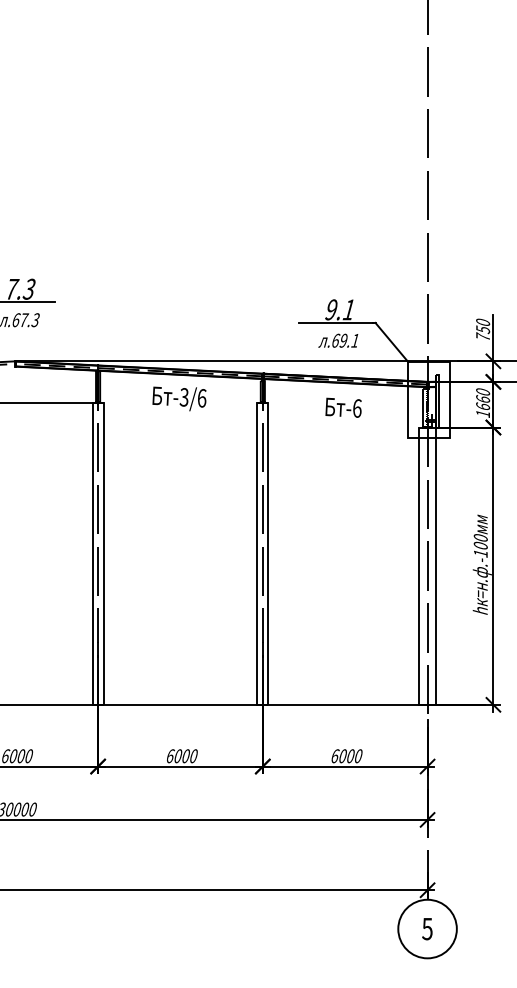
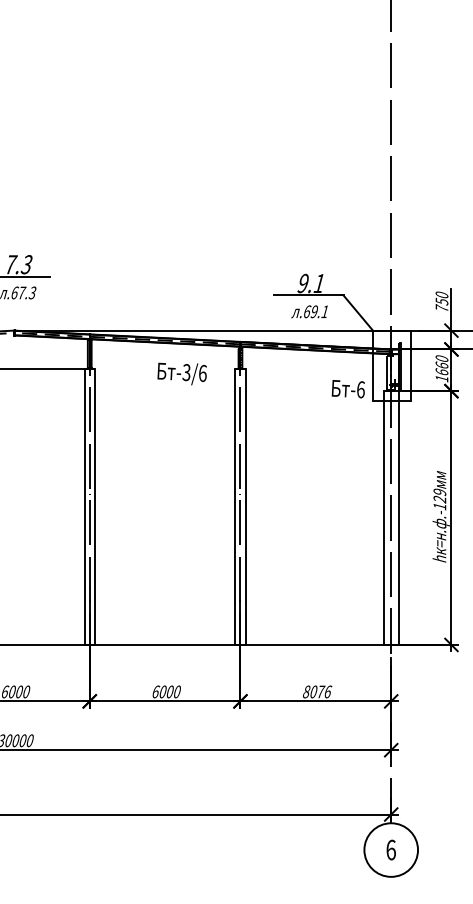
text: (178, 398) -> (181, 373), moved
text: (342, 408) -> (347, 389), moved
text: (480, 541) -> (439, 495), .-100 -> .-129
text: (347, 755) -> (317, 691), 6000 -> 8076
text: (426, 928) -> (390, 849), 5 -> 6

